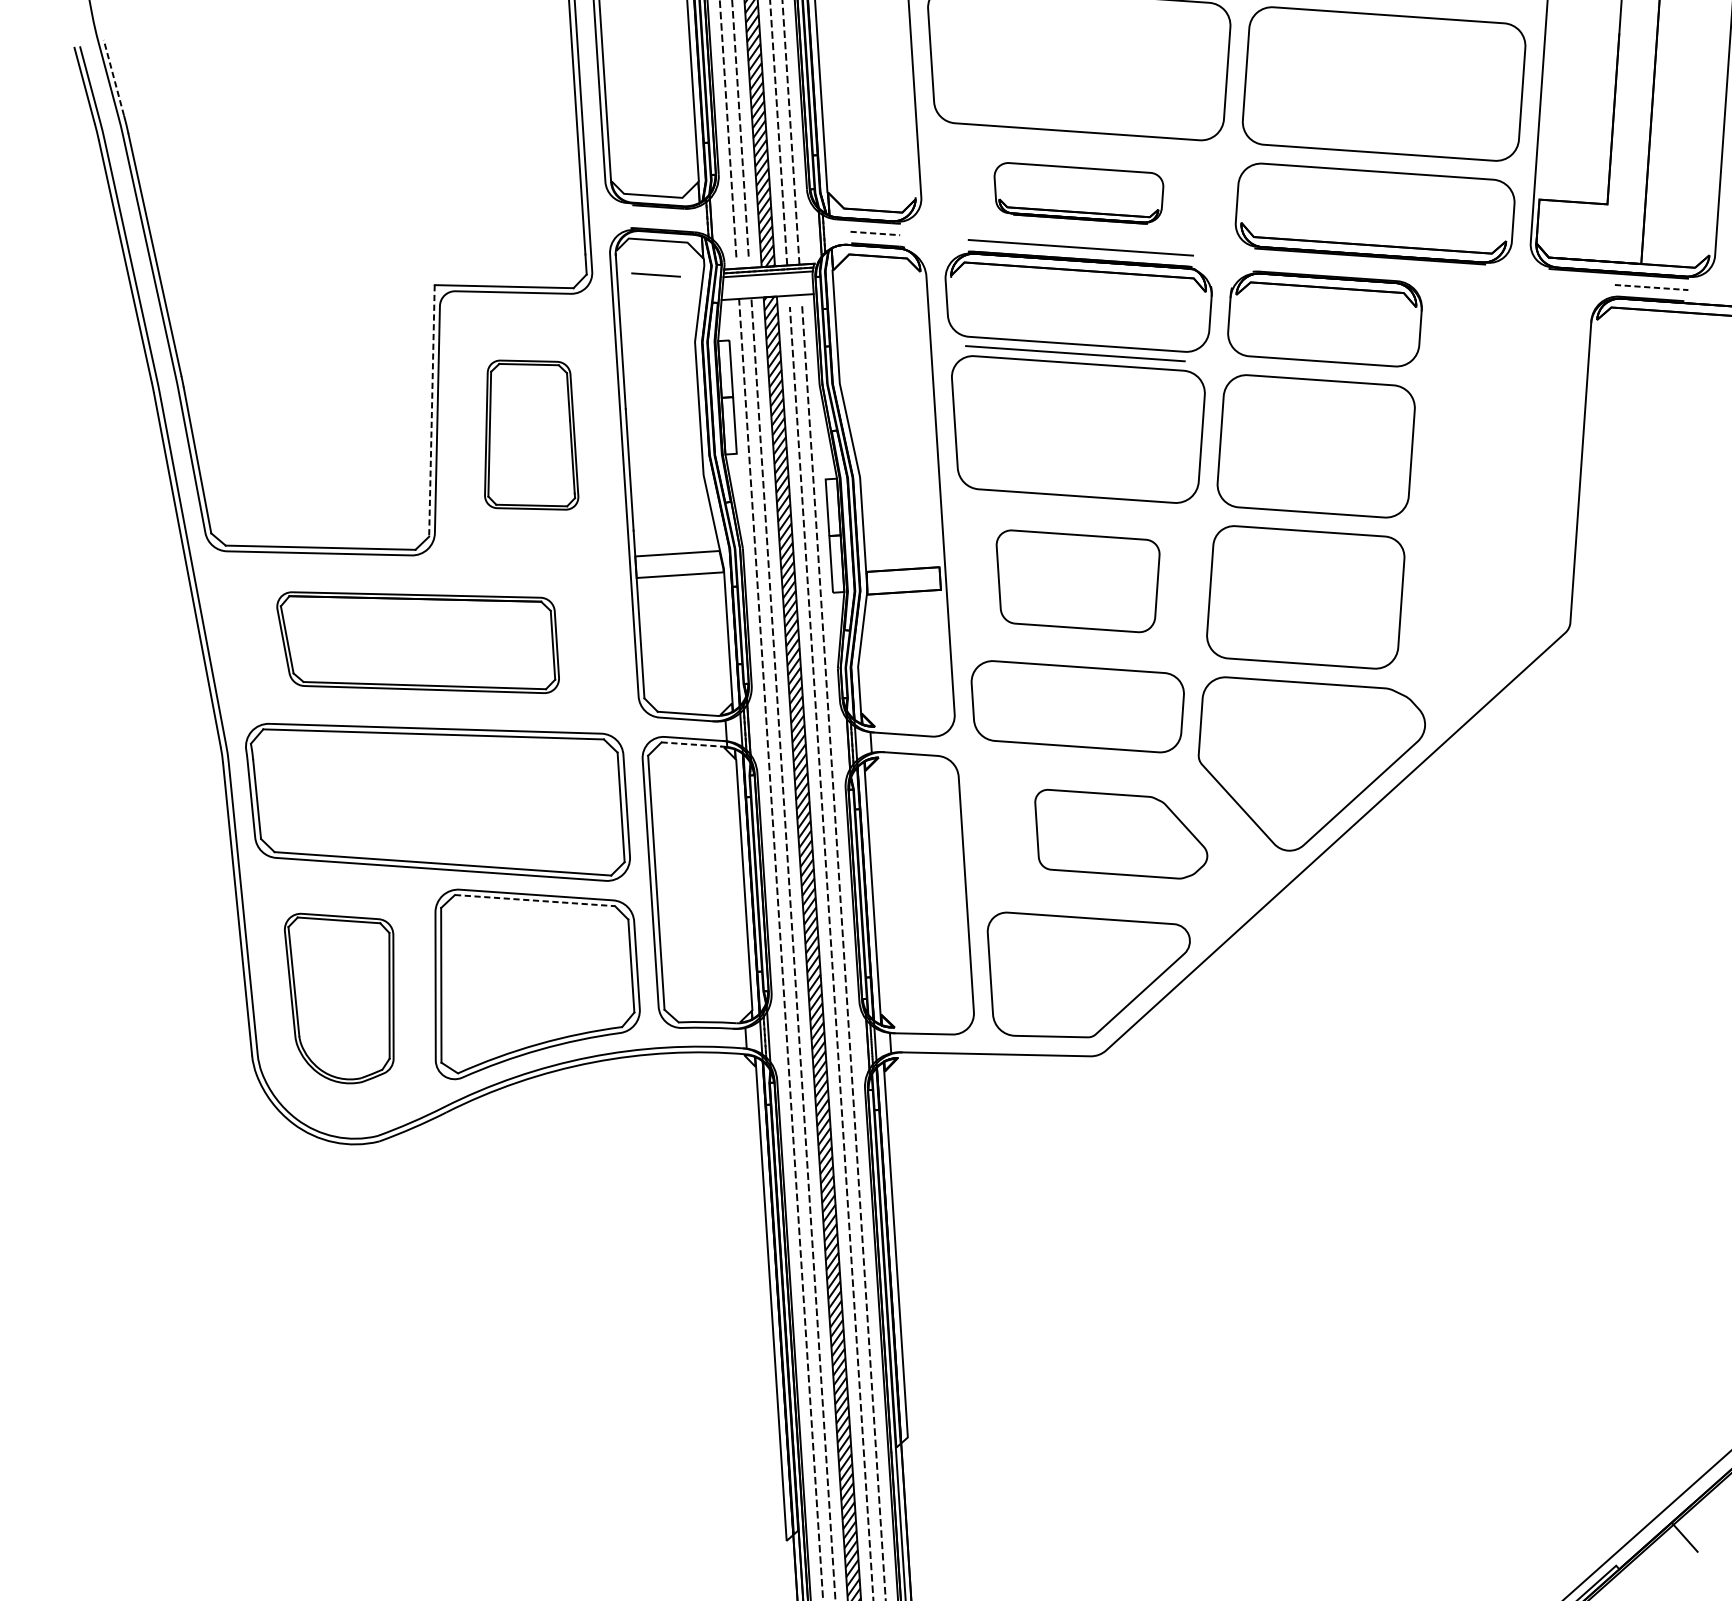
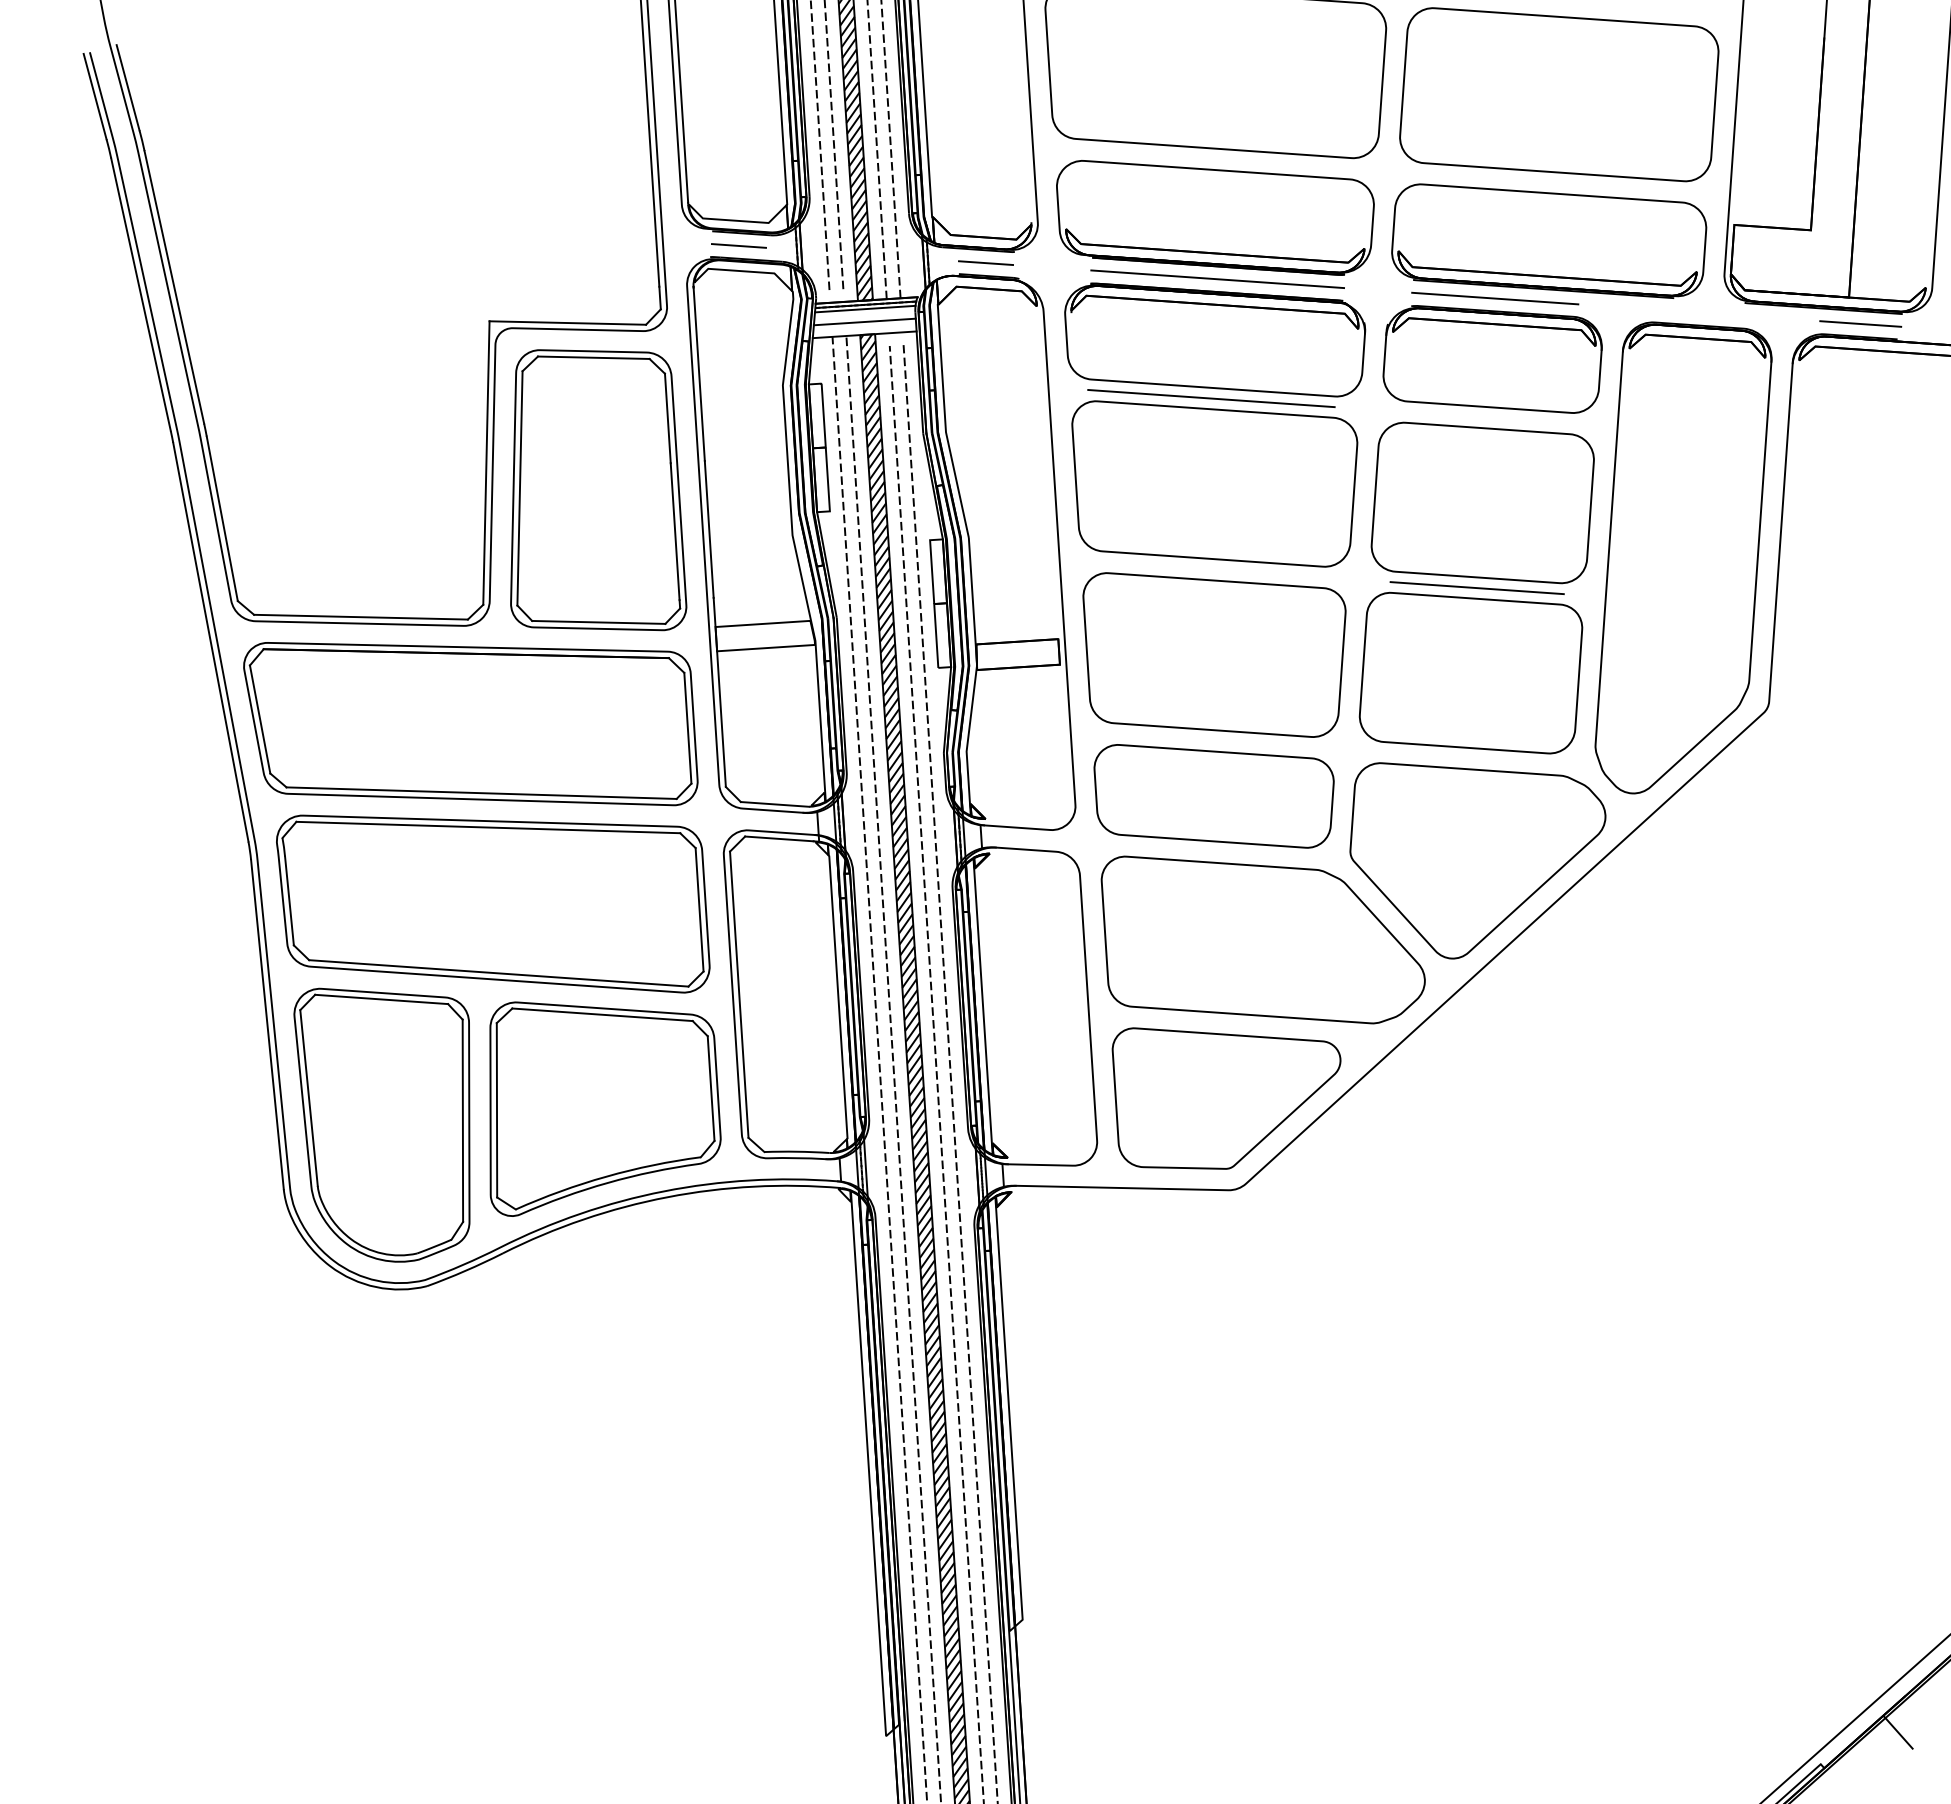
line: (113, 77) -> (127, 87), dashed -> solid
part: (1079, 193) -> (1215, 217), size x1.67
line: (875, 233) -> (986, 263), dashed -> solid
line: (1327, 264) -> (1495, 298), added
line: (655, 274) -> (738, 245), moved
line: (767, 285) -> (864, 321), added
line: (1651, 287) -> (1860, 324), dashed -> solid
line: (432, 411) -> (486, 463), dashed -> solid
part: (531, 435) -> (598, 490), size x1.67
part: (1494, 494) -> (1683, 557), added
line: (1310, 522) -> (1476, 588), added
part: (1078, 580) -> (1214, 654), size x1.43
part: (417, 642) -> (470, 724), size x1.43
line: (692, 744) -> (779, 838), dashed -> solid
part: (1120, 833) -> (1262, 939), size x1.67
line: (535, 900) -> (603, 1014), dashed -> solid
part: (338, 997) -> (381, 1124), size x1.43

